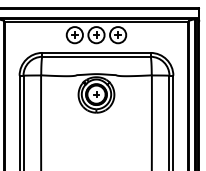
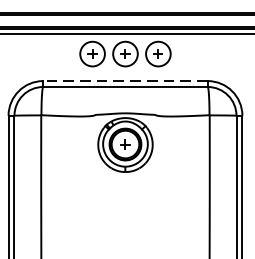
line: (96, 52) -> (125, 80), solid -> dashed

